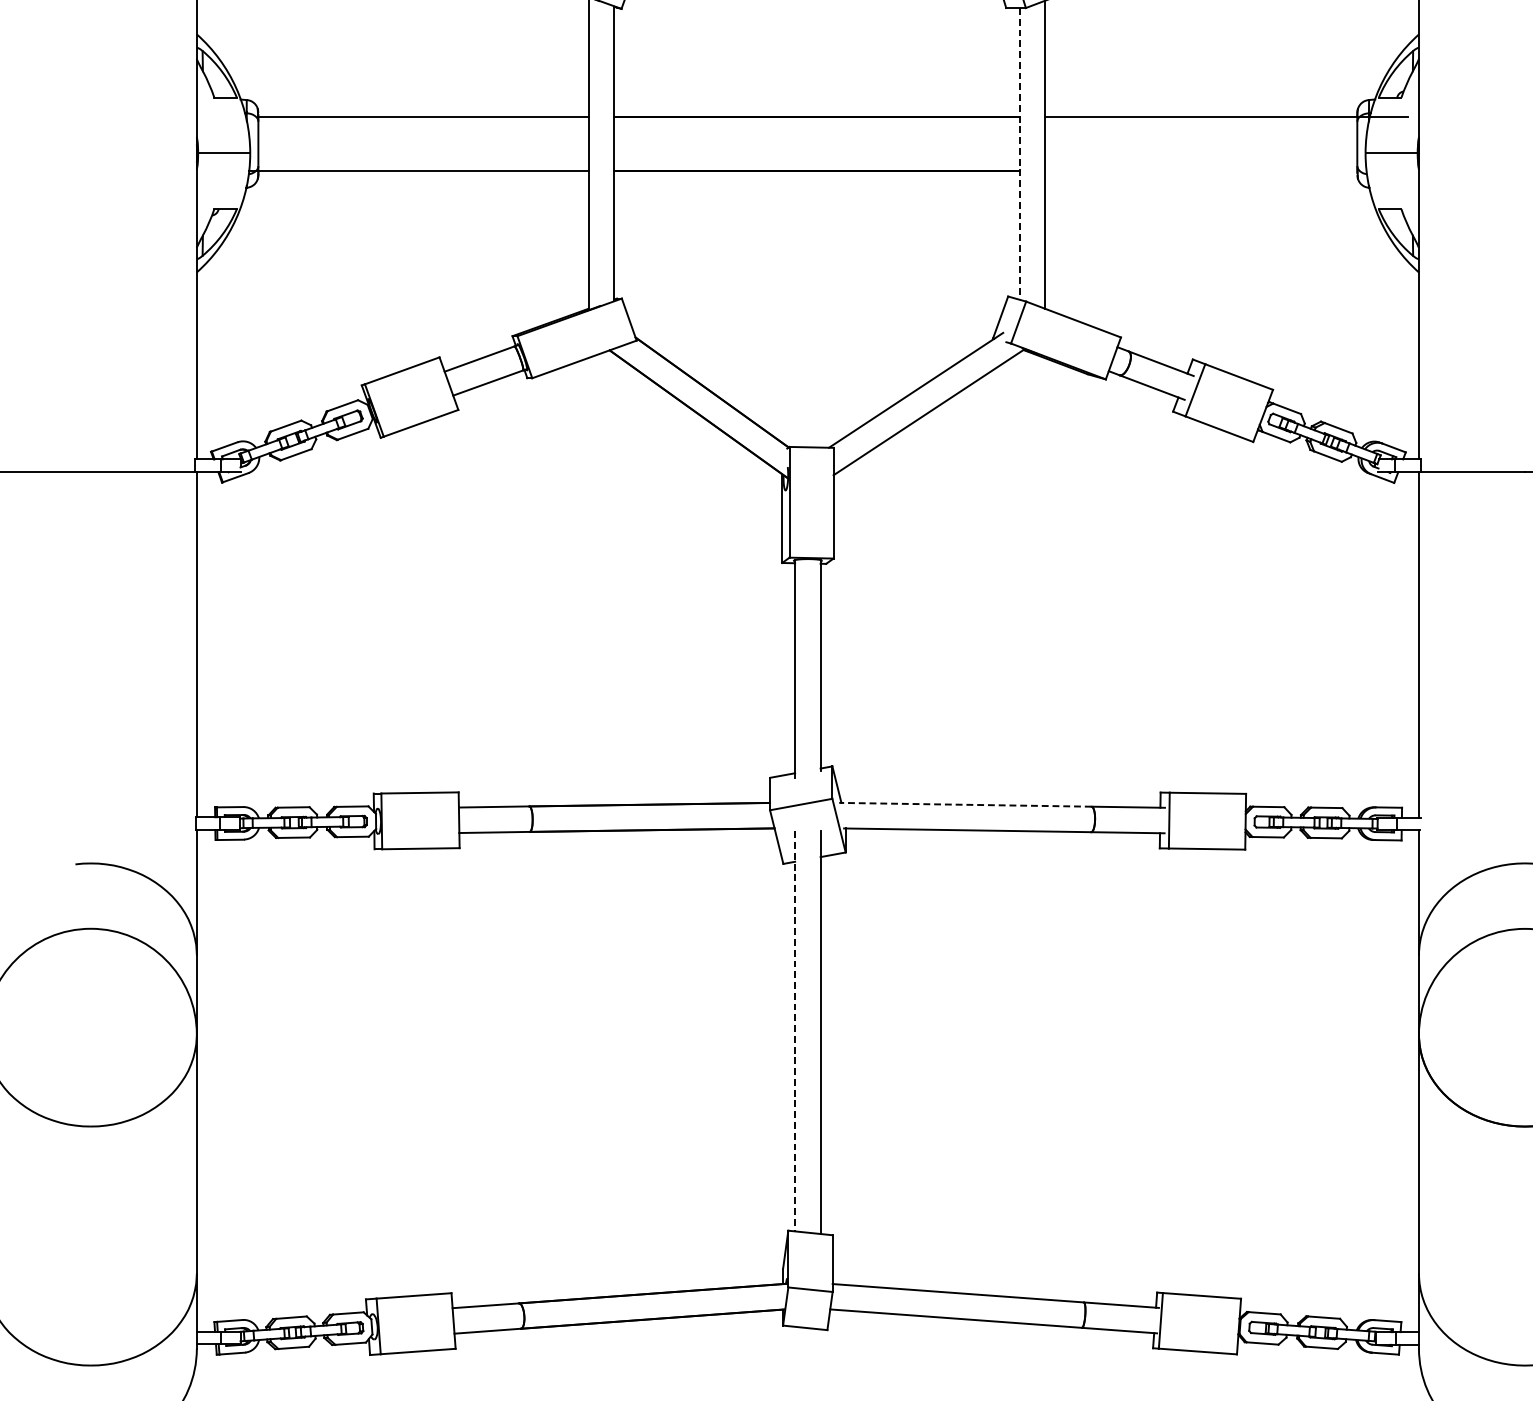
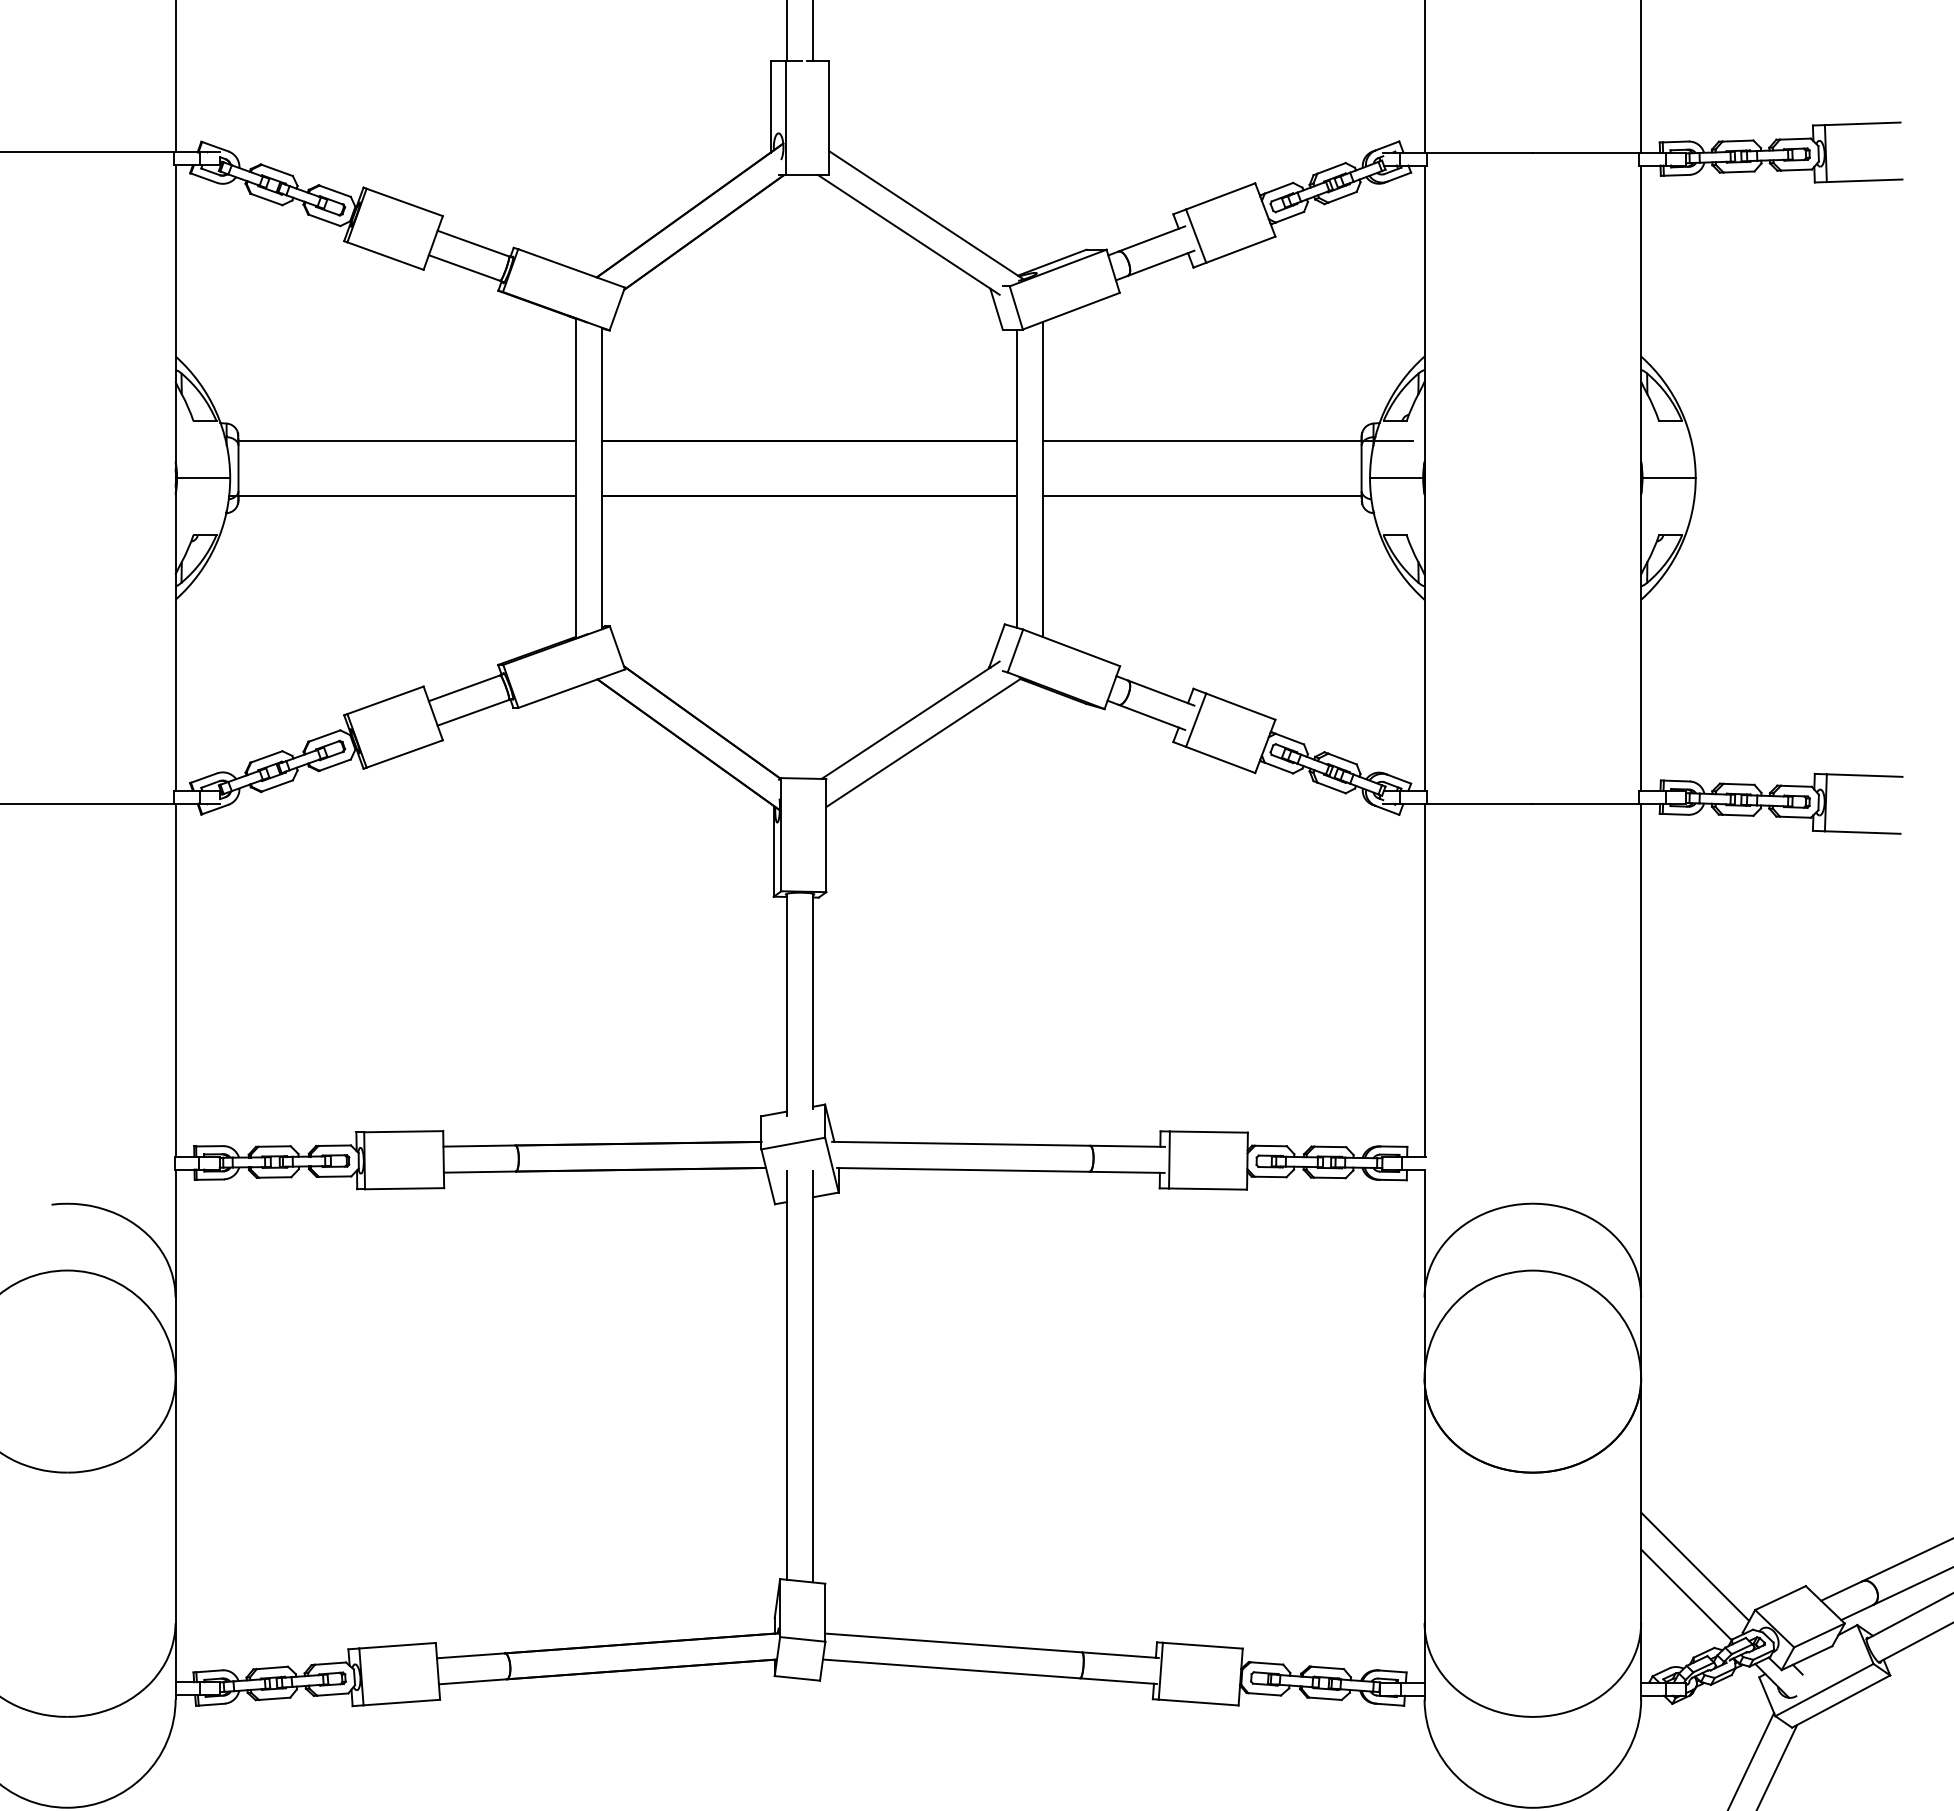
line: (1019, 154) -> (1016, 479), dashed -> solid
line: (1200, 170) -> (1201, 495), added
line: (964, 804) -> (960, 1143), dashed -> solid
line: (795, 1031) -> (787, 1375), dashed -> solid

